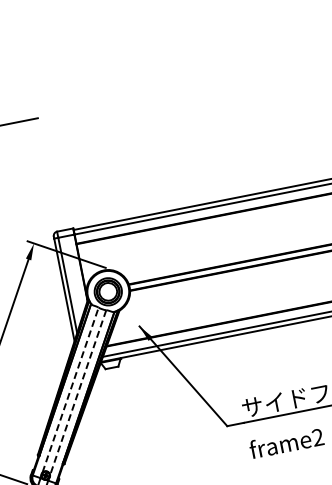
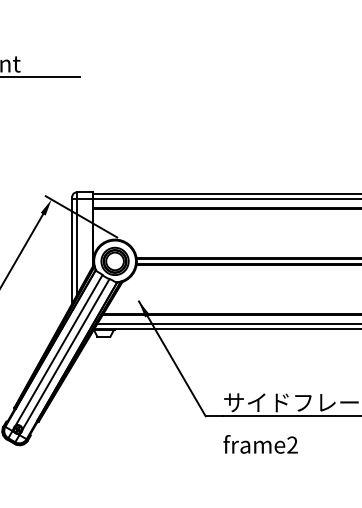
line: (71, 389) -> (59, 350), dashed -> solid
line: (77, 392) -> (65, 354), dashed -> solid

